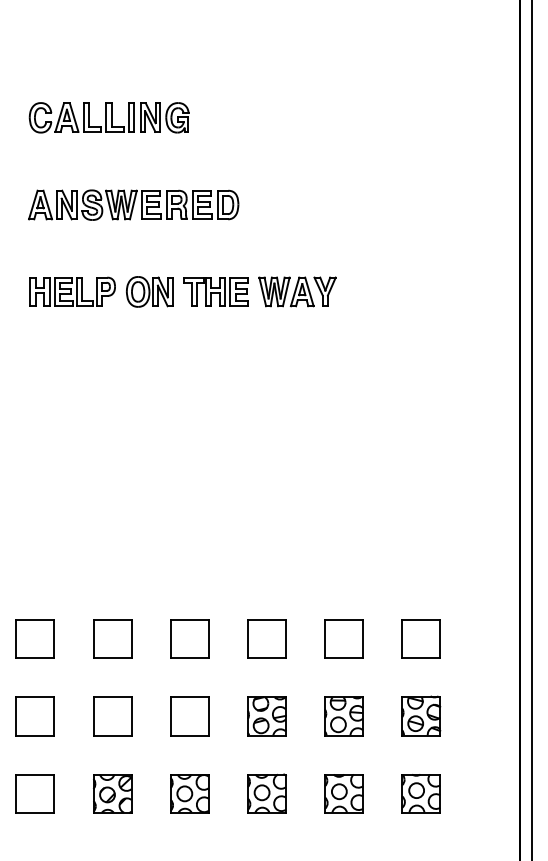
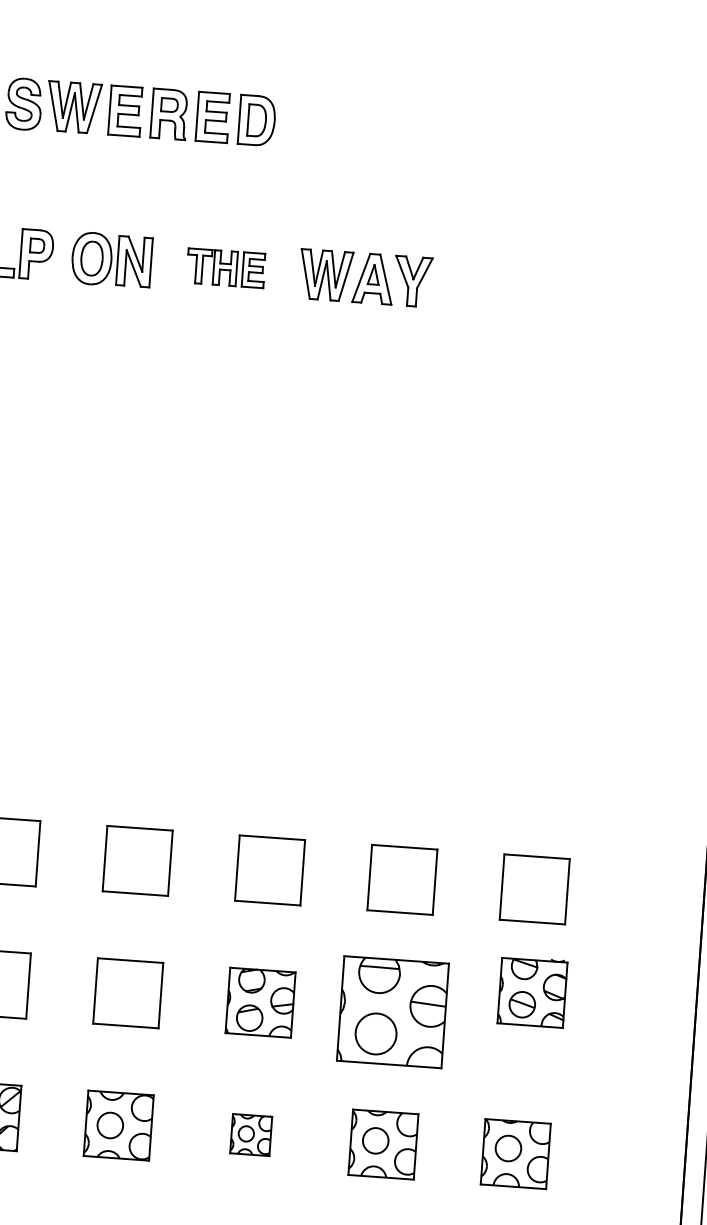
part: (215, 291) -> (224, 267), size x0.7
part: (421, 715) -> (533, 991), moved
part: (343, 716) -> (392, 1012), size x1.6
part: (266, 793) -> (250, 1134), size x0.6

